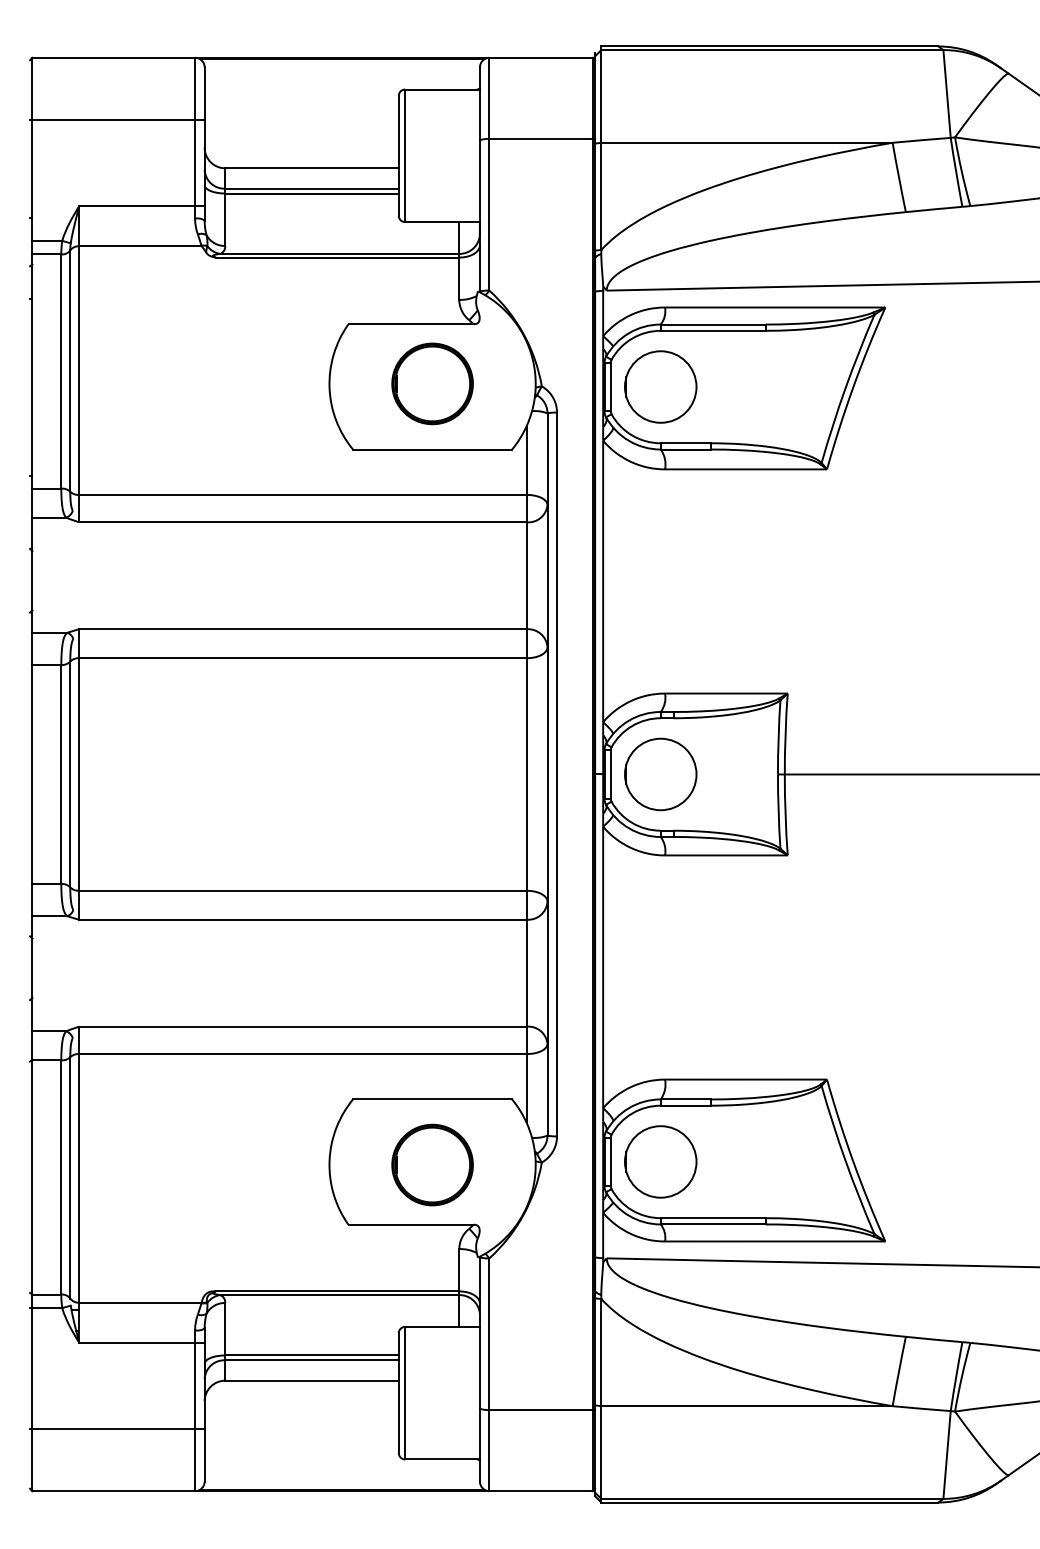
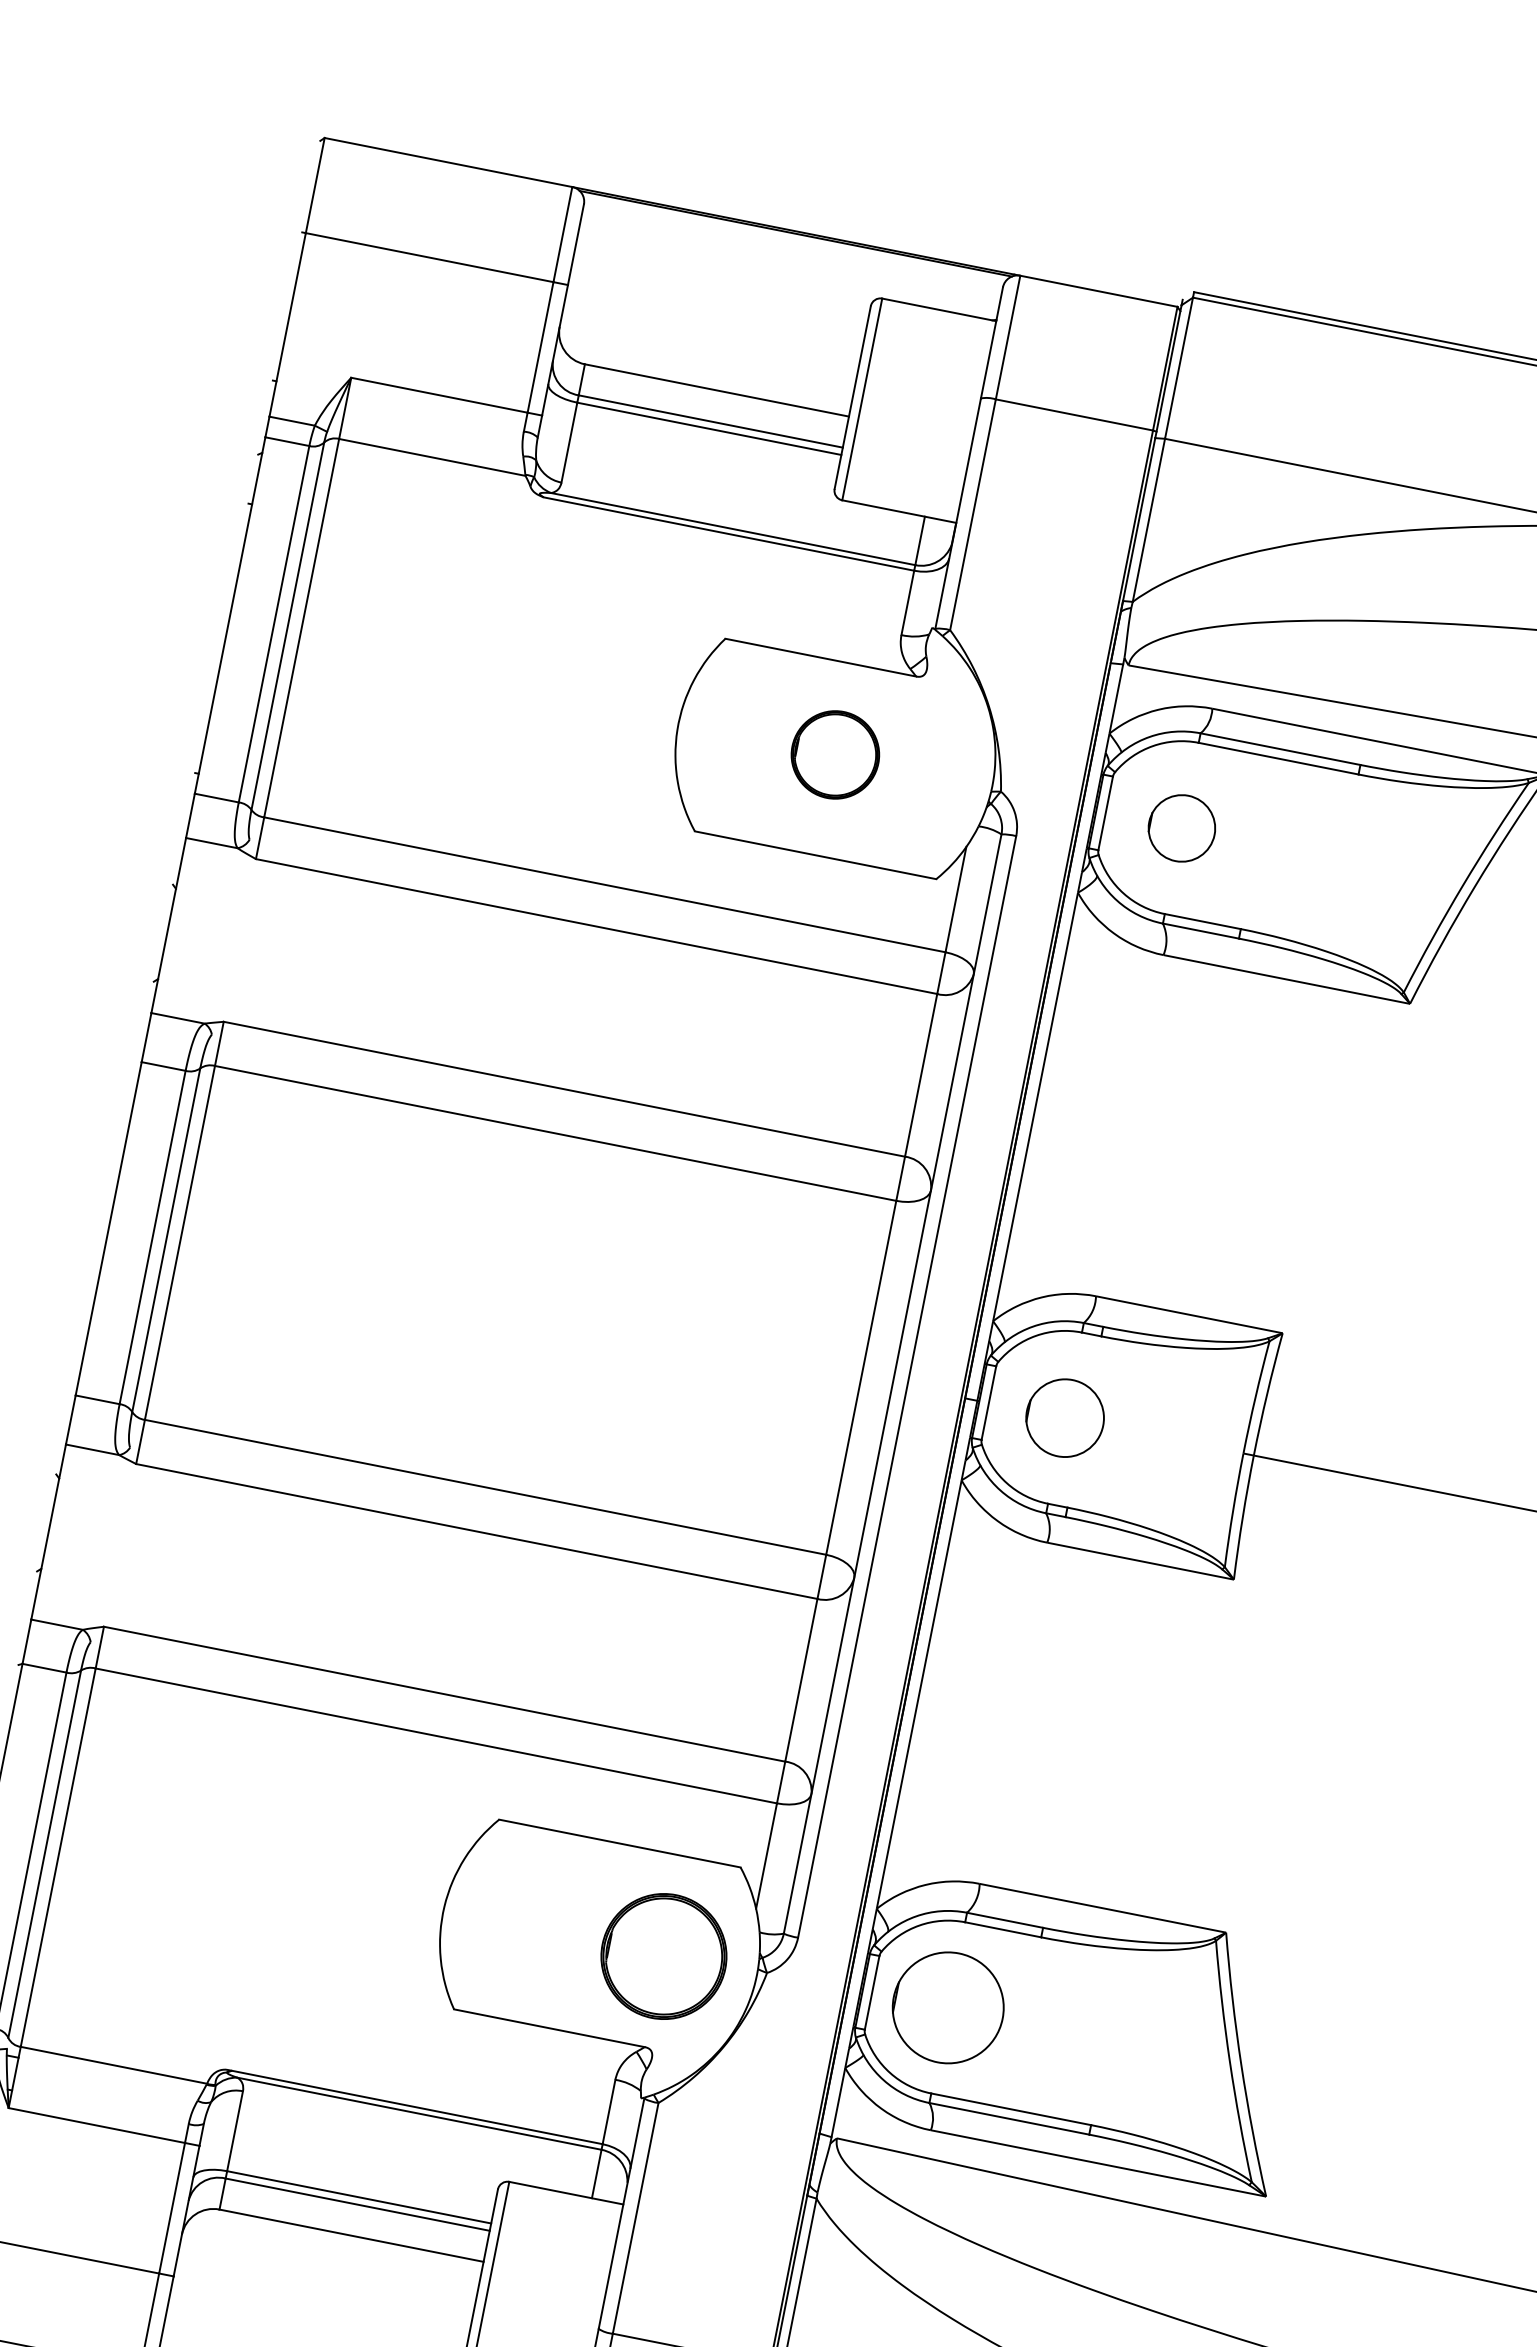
part: (432, 383) -> (835, 754), size x0.7
circle: (660, 386) -> (1181, 827), size x0.6
part: (660, 774) -> (1064, 1418), size x0.7
part: (432, 1164) -> (663, 1955), moved

